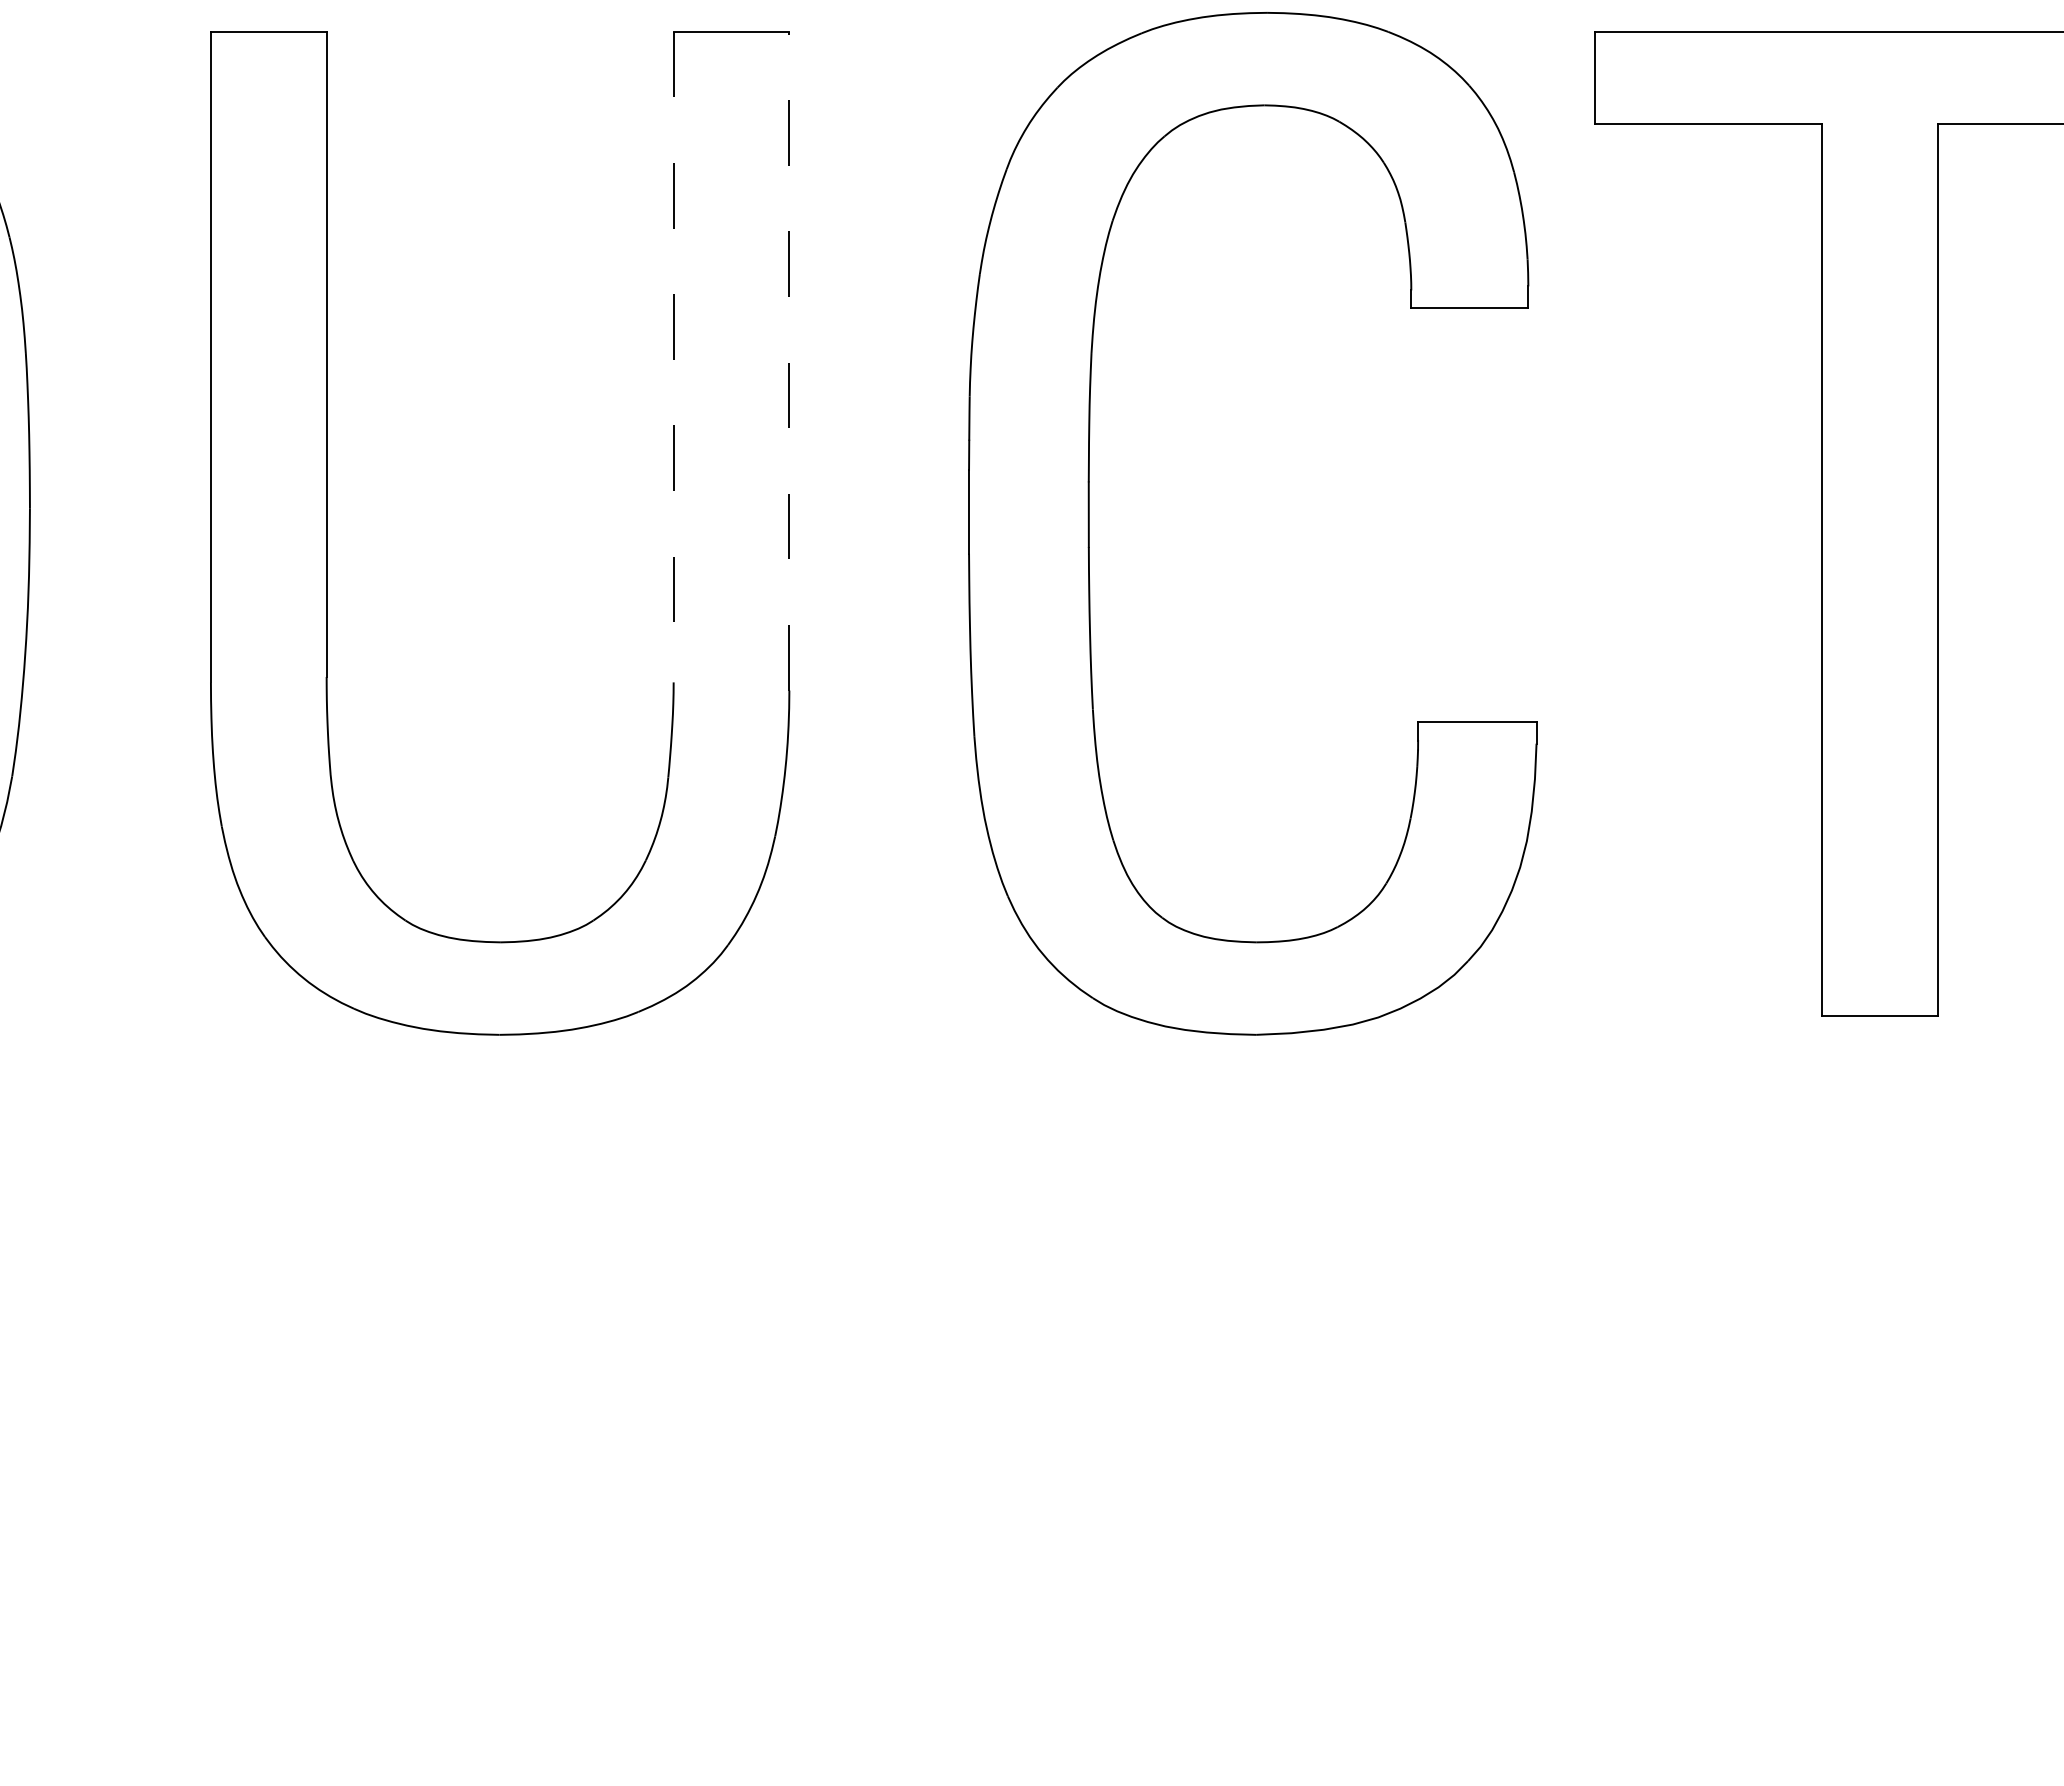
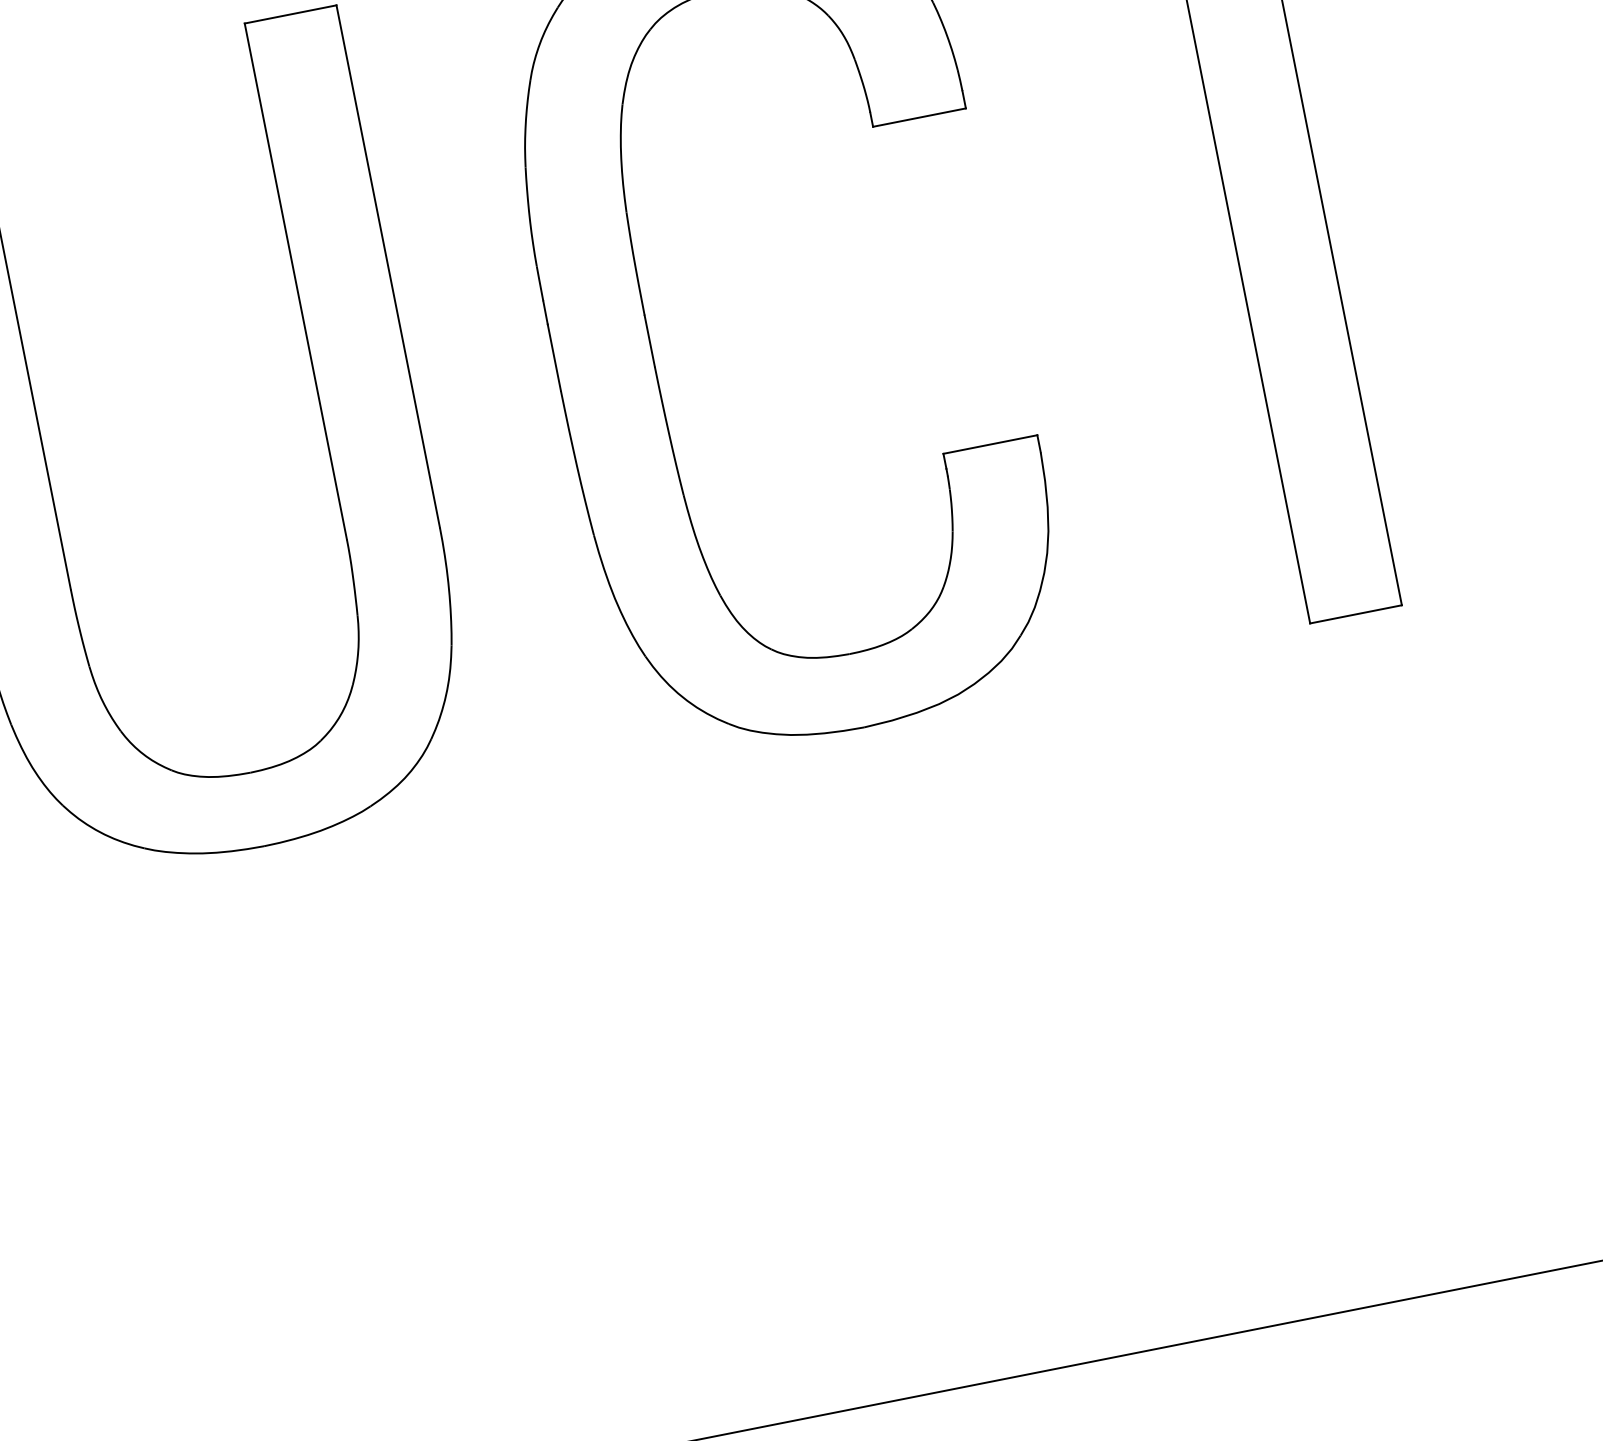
line: (673, 357) -> (295, 281), dashed -> solid
line: (789, 360) -> (388, 265), dashed -> solid

